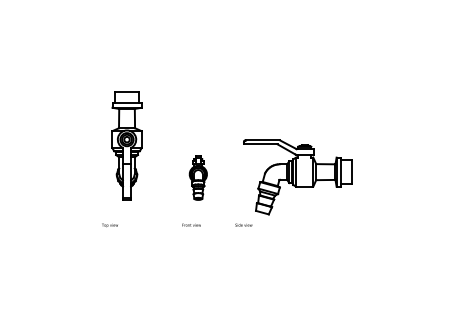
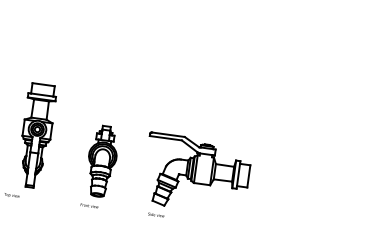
part: (126, 145) -> (36, 135), moved
part: (198, 177) -> (102, 161), size x1.67
text: (243, 224) -> (156, 214), moved

